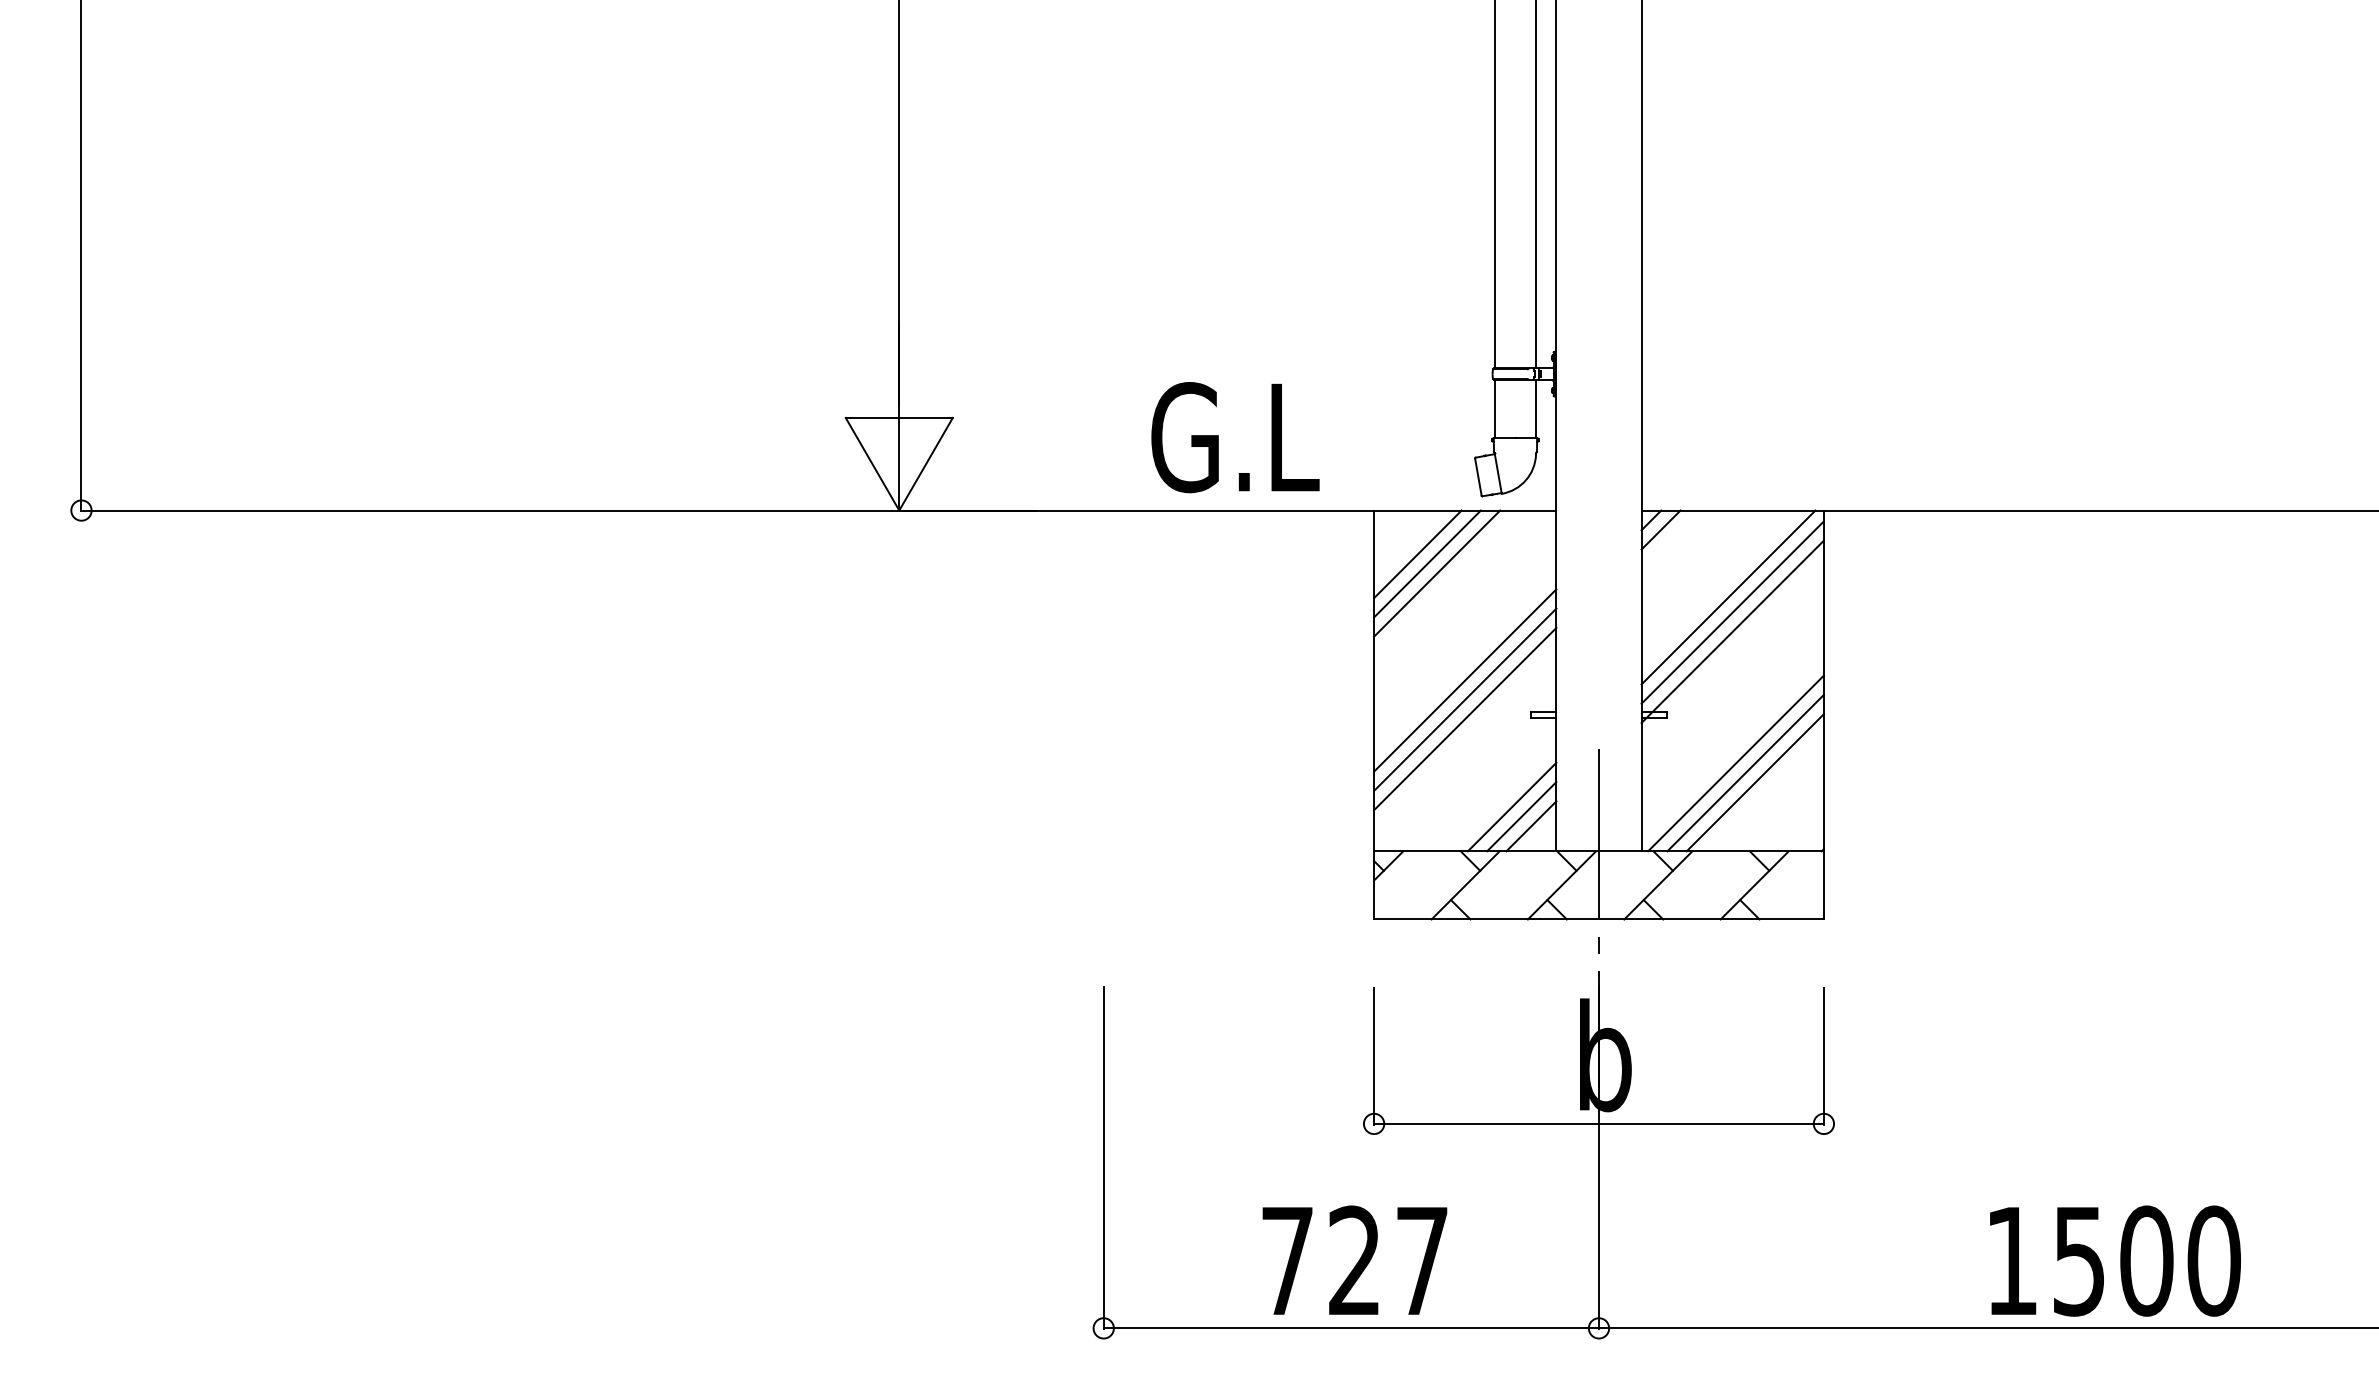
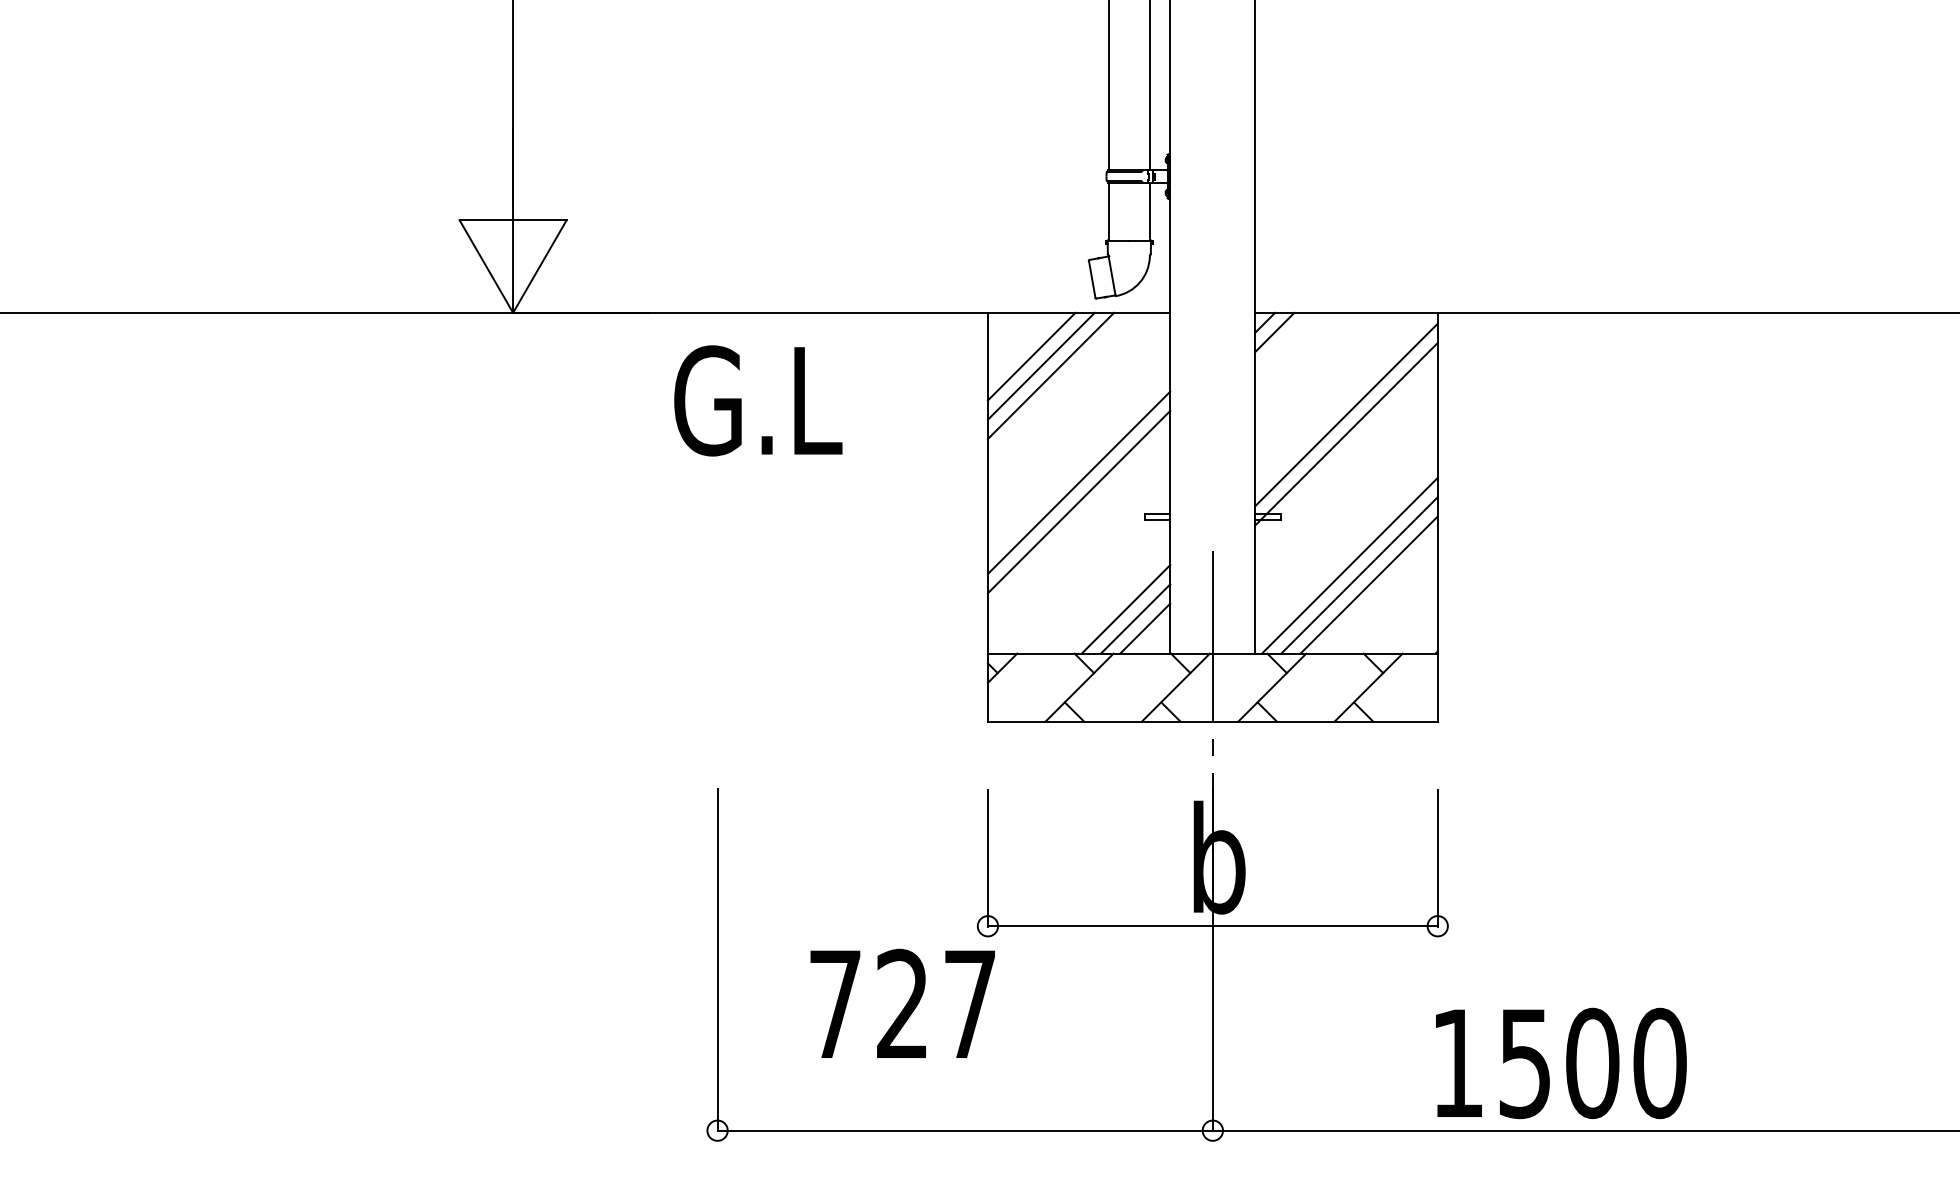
text: (1235, 437) -> (758, 400), moved
line: (1728, 597) -> (1342, 399), removed
line: (1465, 718) -> (1079, 520), removed
text: (1354, 1259) -> (902, 1002), moved
text: (2115, 1260) -> (1561, 1062), moved

